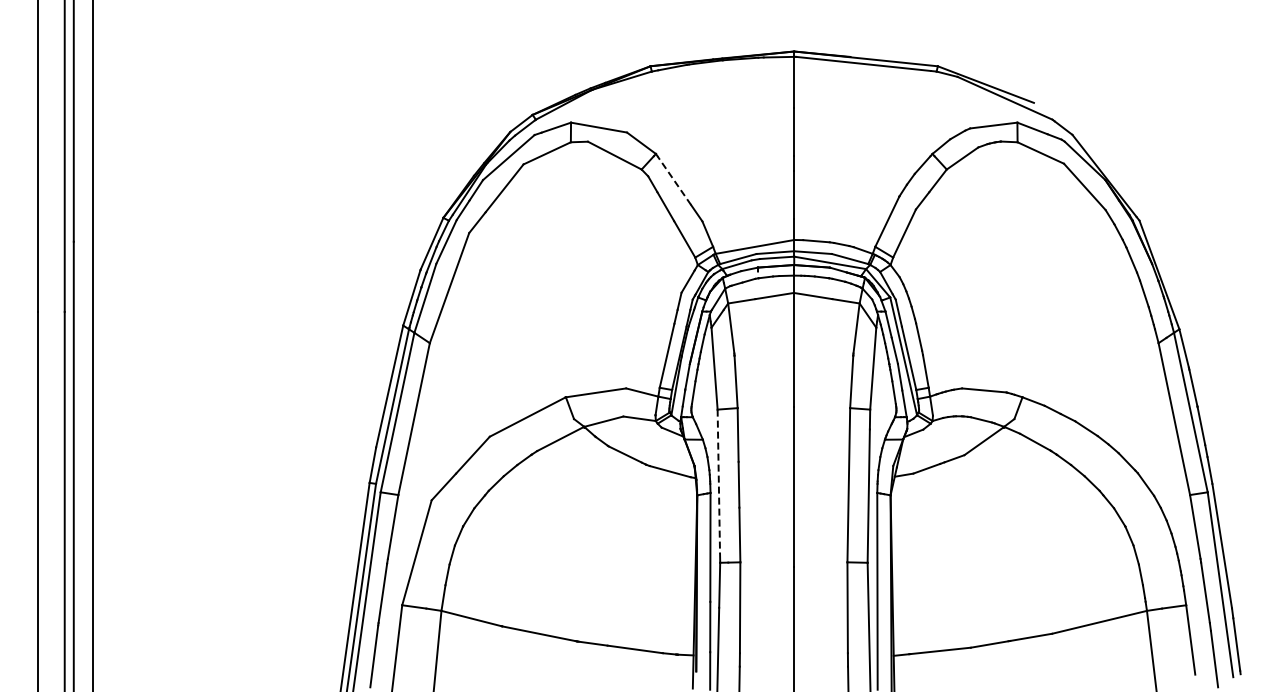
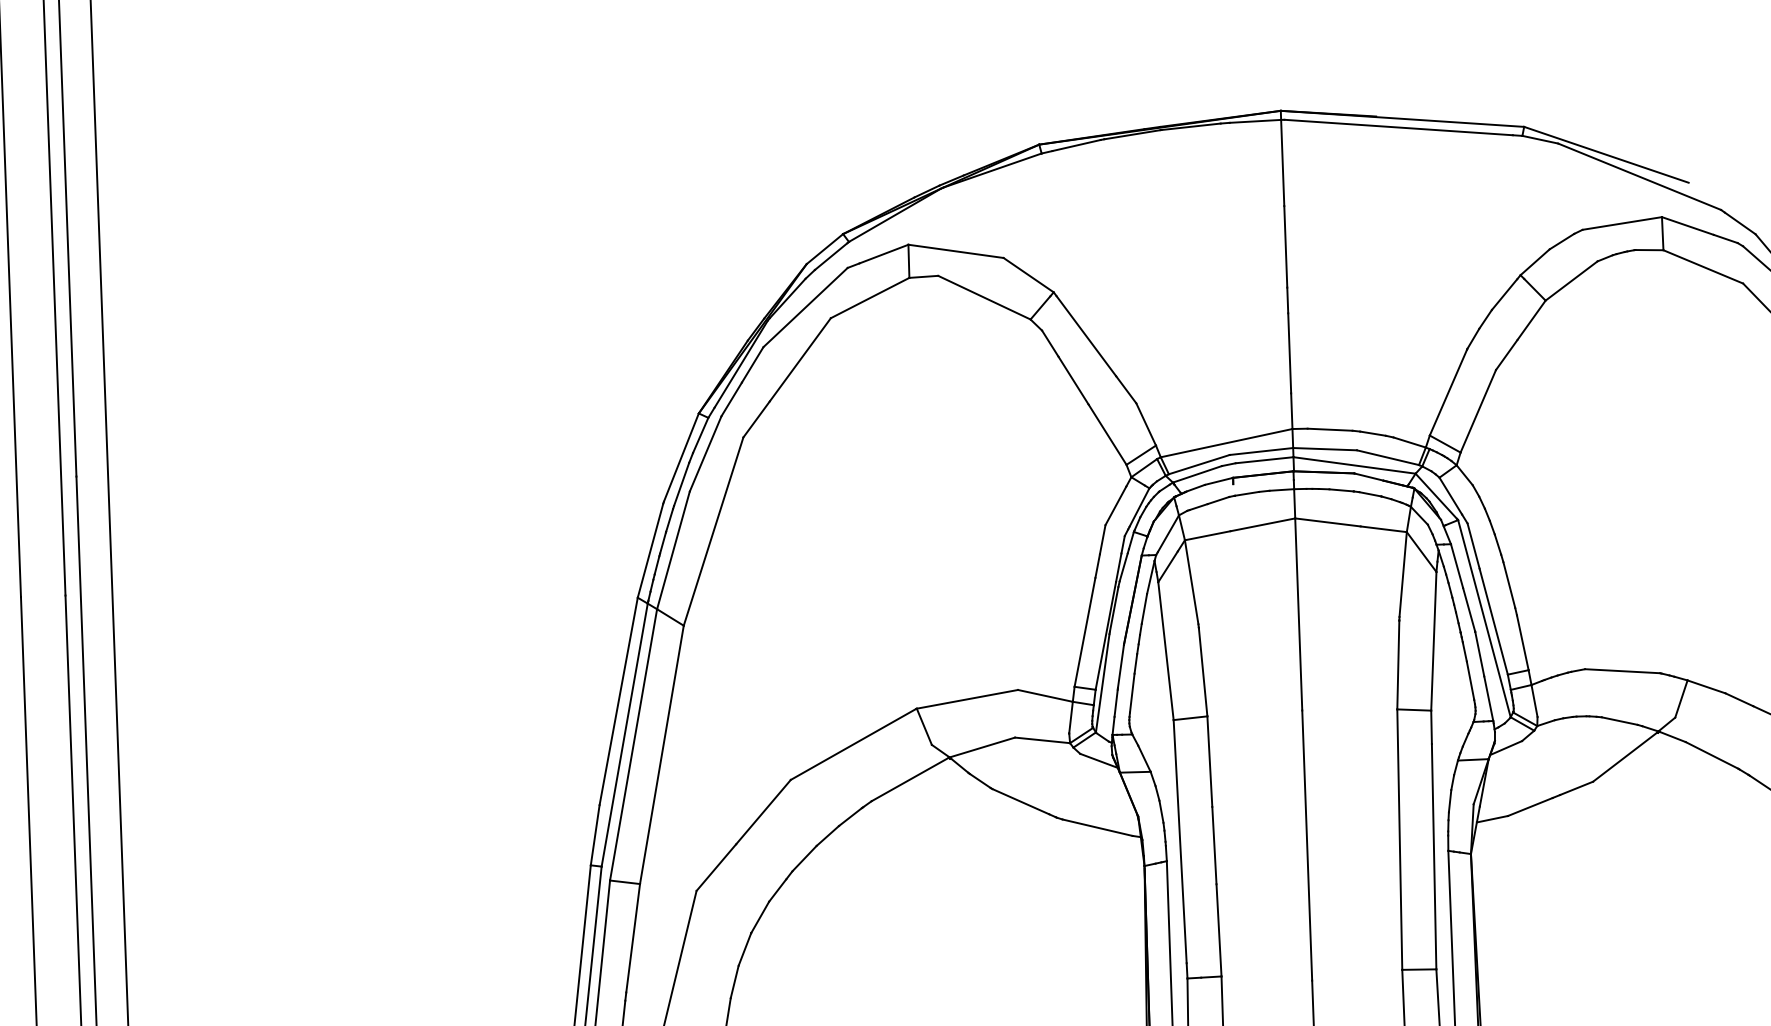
line: (674, 180) -> (1086, 335), dashed -> solid
line: (718, 482) -> (1179, 843), dashed -> solid

